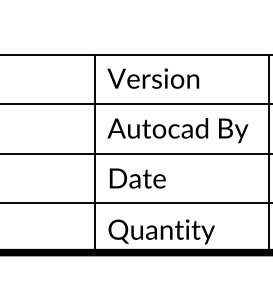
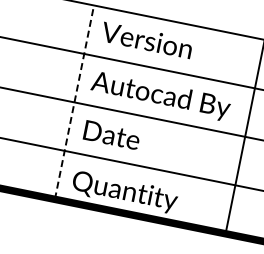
line: (94, 153) -> (74, 102), solid -> dashed

